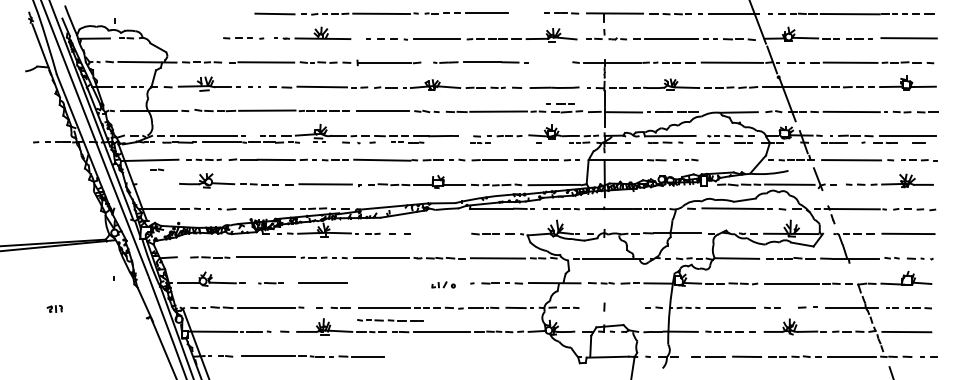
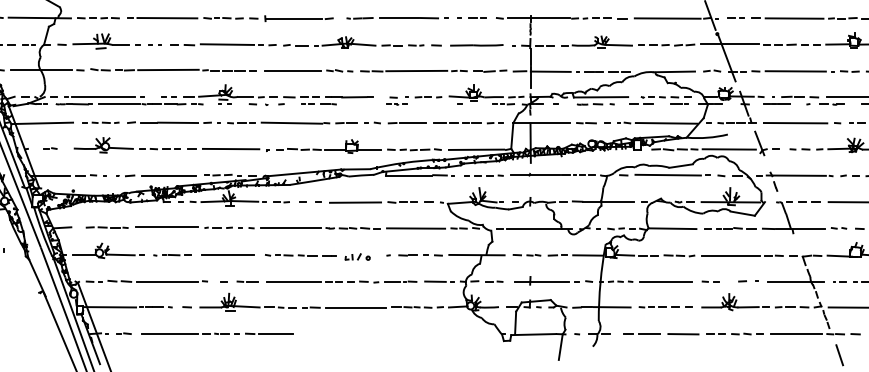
line: (560, 103) -> (472, 18), moved
line: (730, 160) -> (665, 123), added
part: (157, 169) -> (50, 148), moved
line: (441, 234) -> (355, 202), added
part: (270, 283) -> (171, 255), size x1.43
line: (615, 307) -> (542, 281), added
part: (390, 320) -> (300, 255), moved

